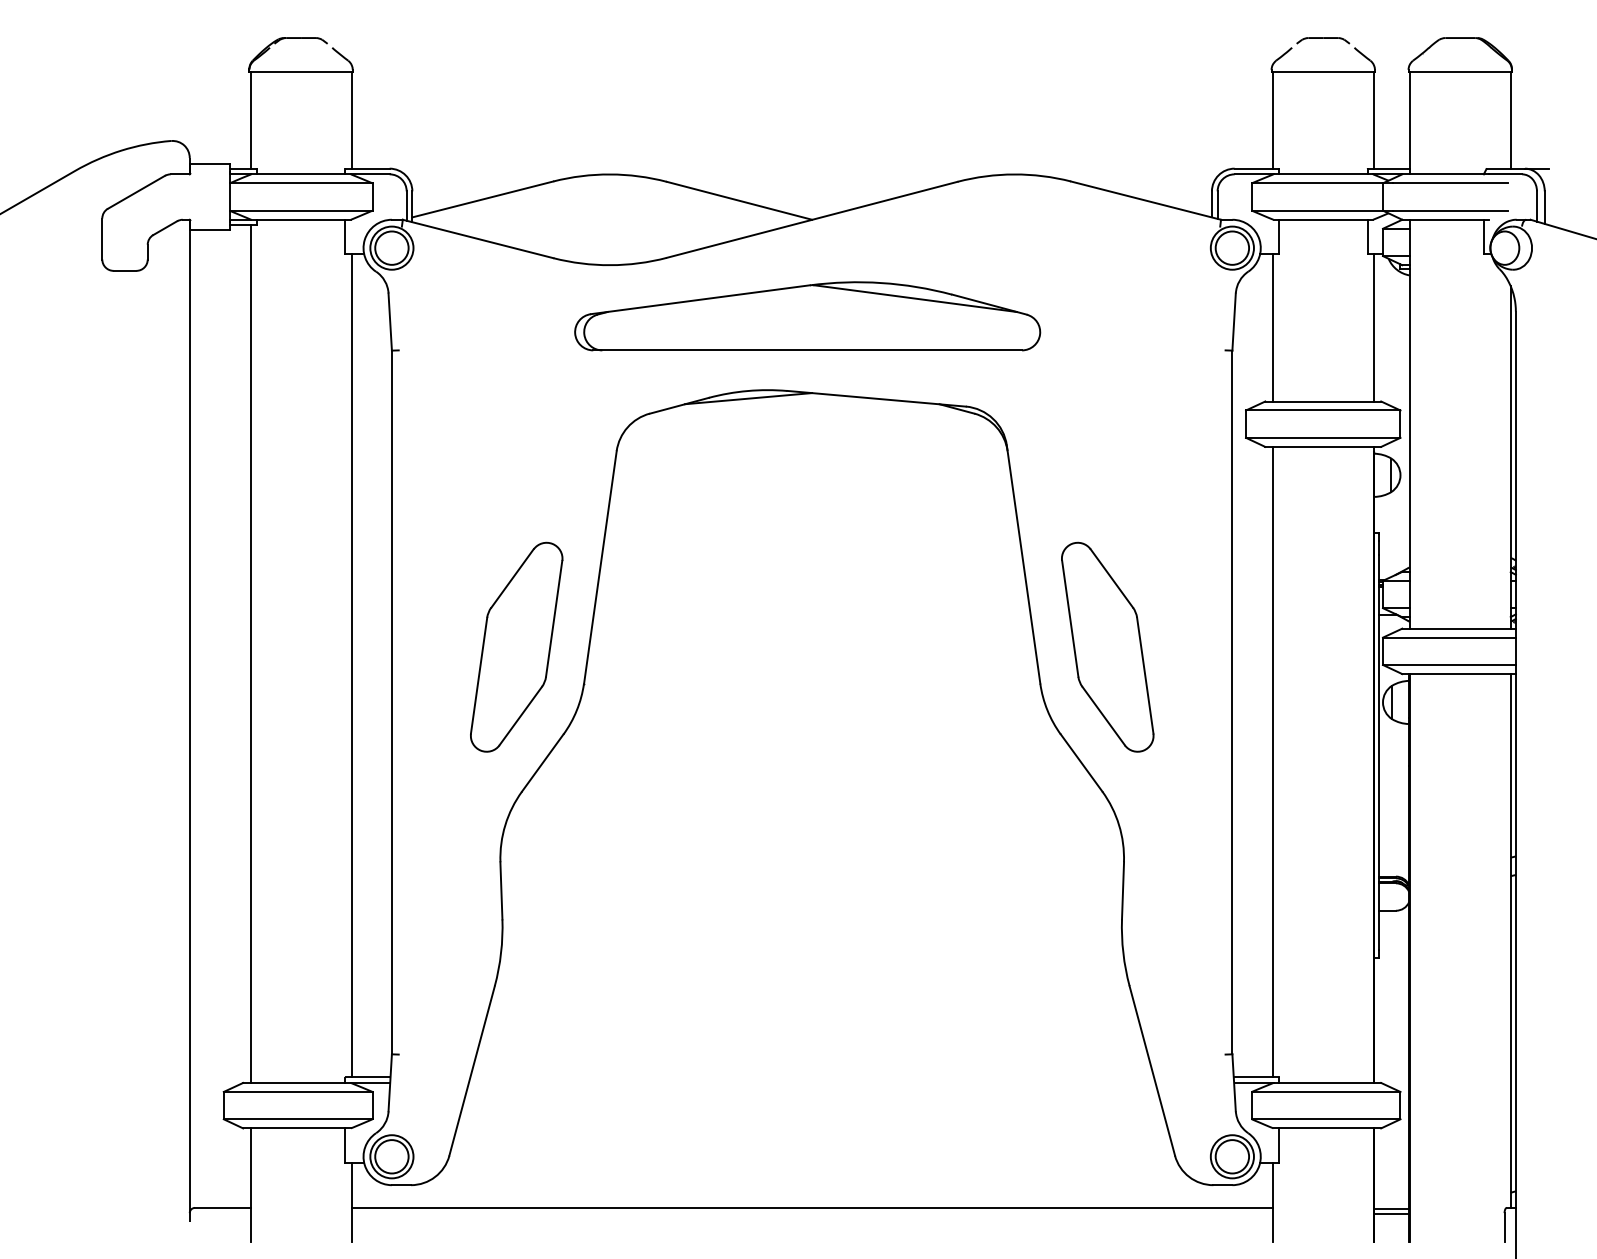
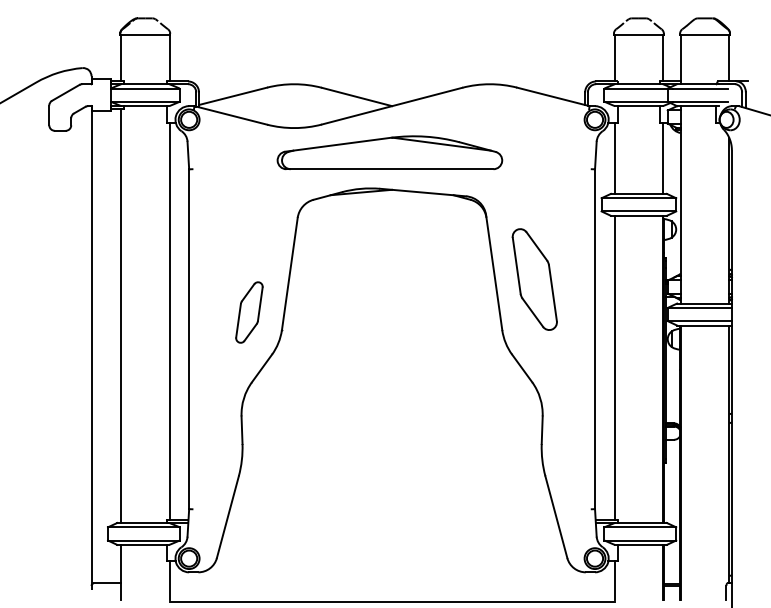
part: (516, 647) -> (249, 312), size x0.6
part: (1107, 647) -> (534, 279), moved
line: (810, 1208) -> (391, 602), moved

